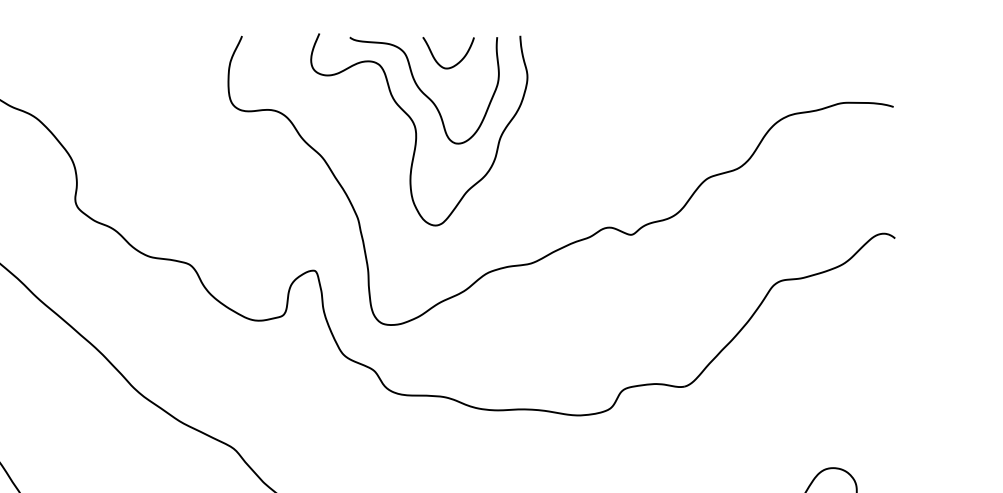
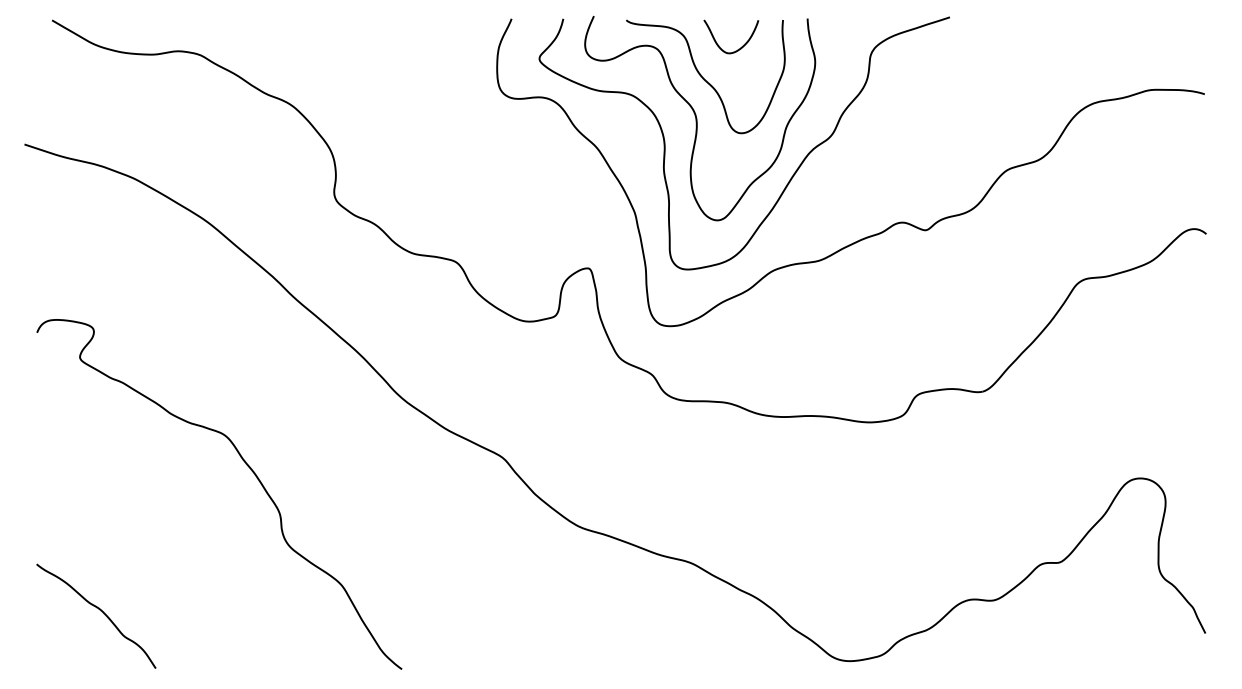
curve: (505, 184) -> (791, 176), added

